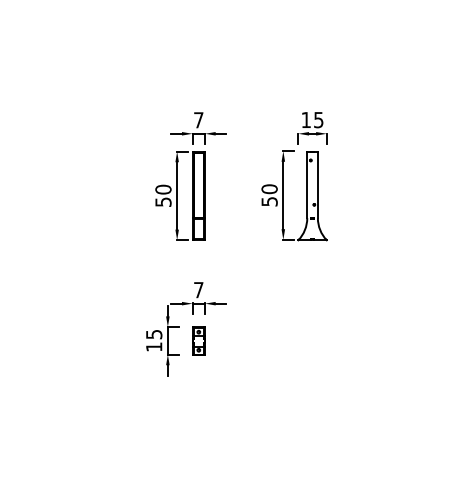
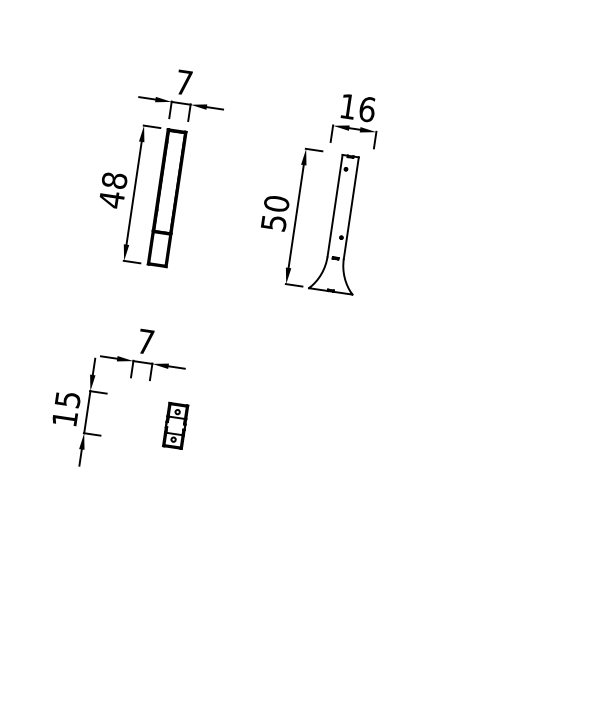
text: (318, 119) -> (366, 108), 15 -> 16
text: (163, 195) -> (113, 189), 50 -> 48
part: (198, 340) -> (175, 424), moved

